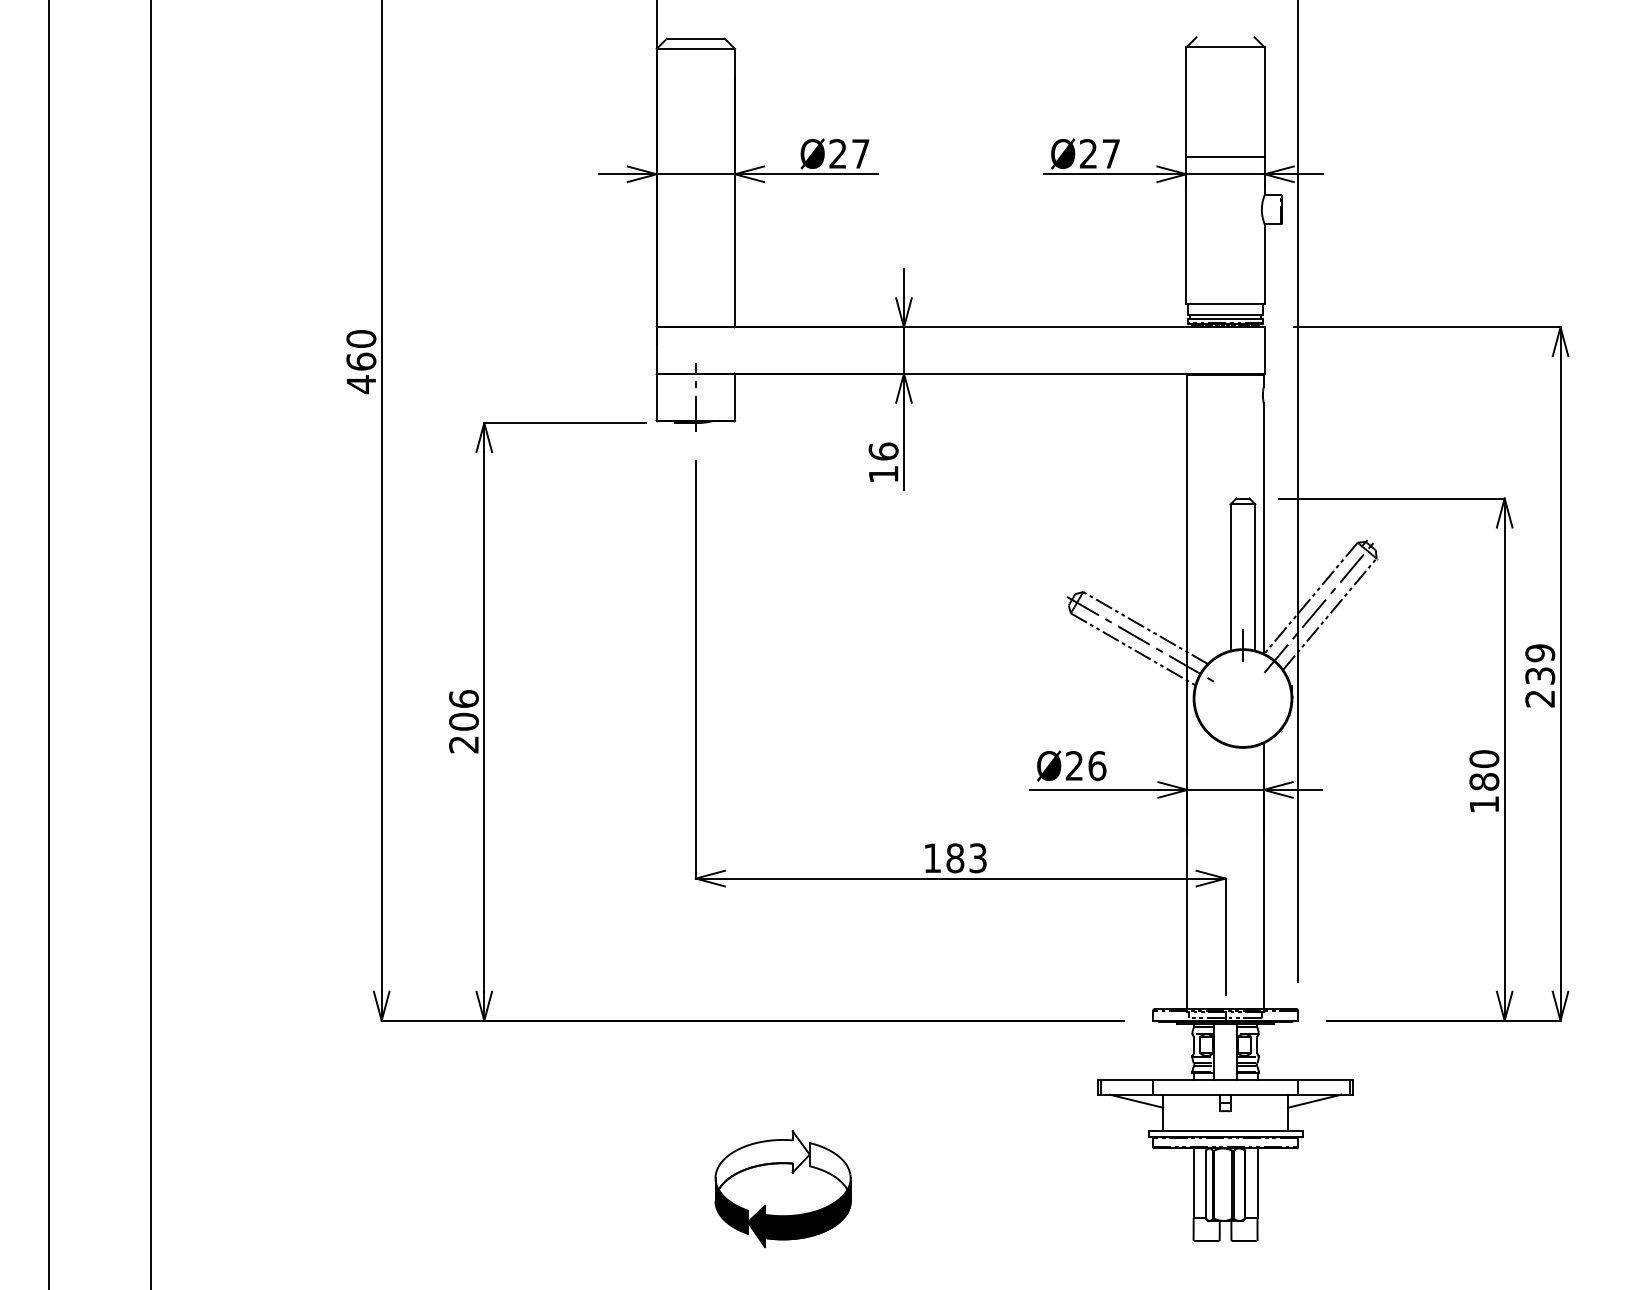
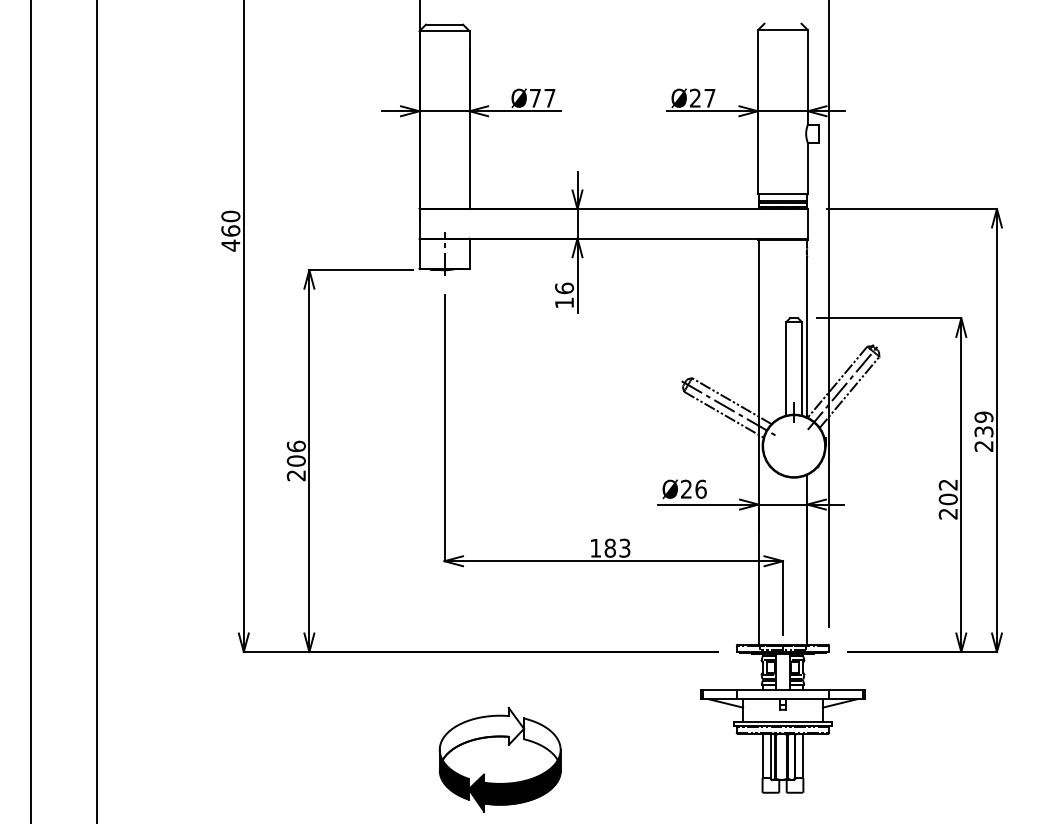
text: (836, 152) -> (534, 97), Ø27 -> Ø77
line: (1224, 157) -> (782, 100), removed
text: (1483, 781) -> (947, 499), 180 -> 202
part: (783, 1188) -> (500, 759), size x1.4

